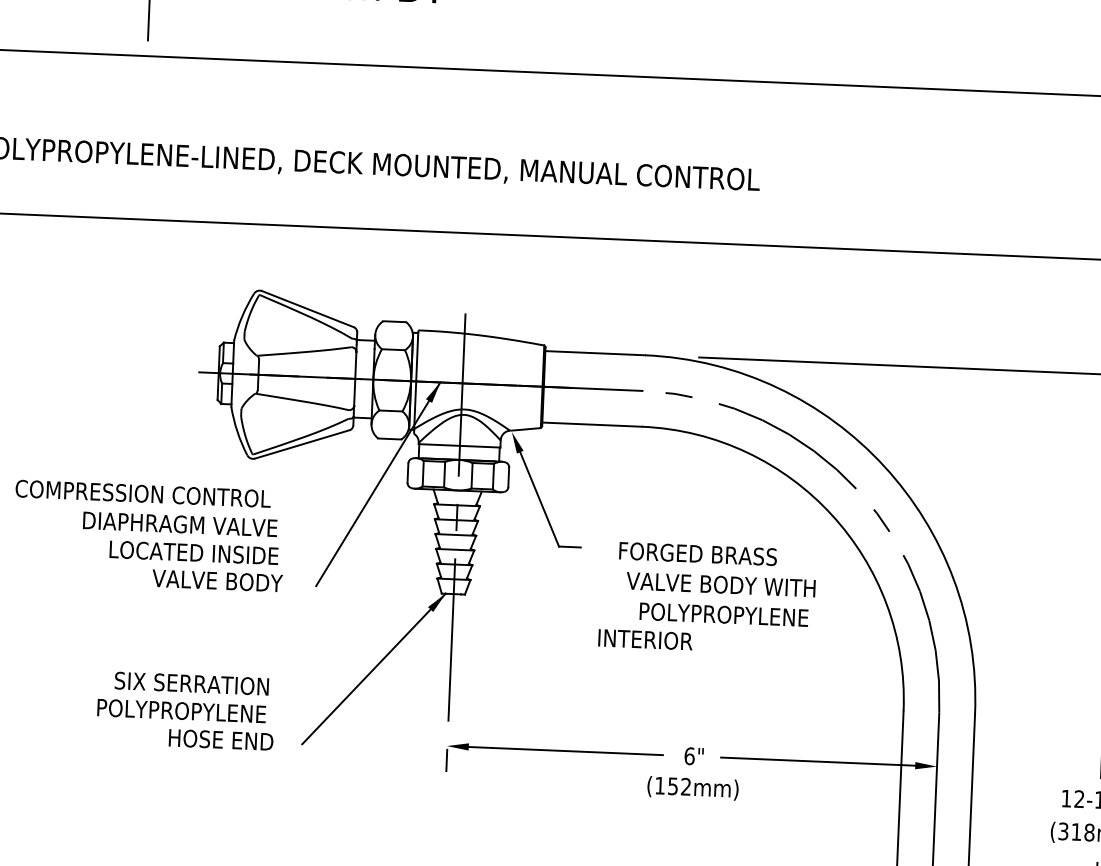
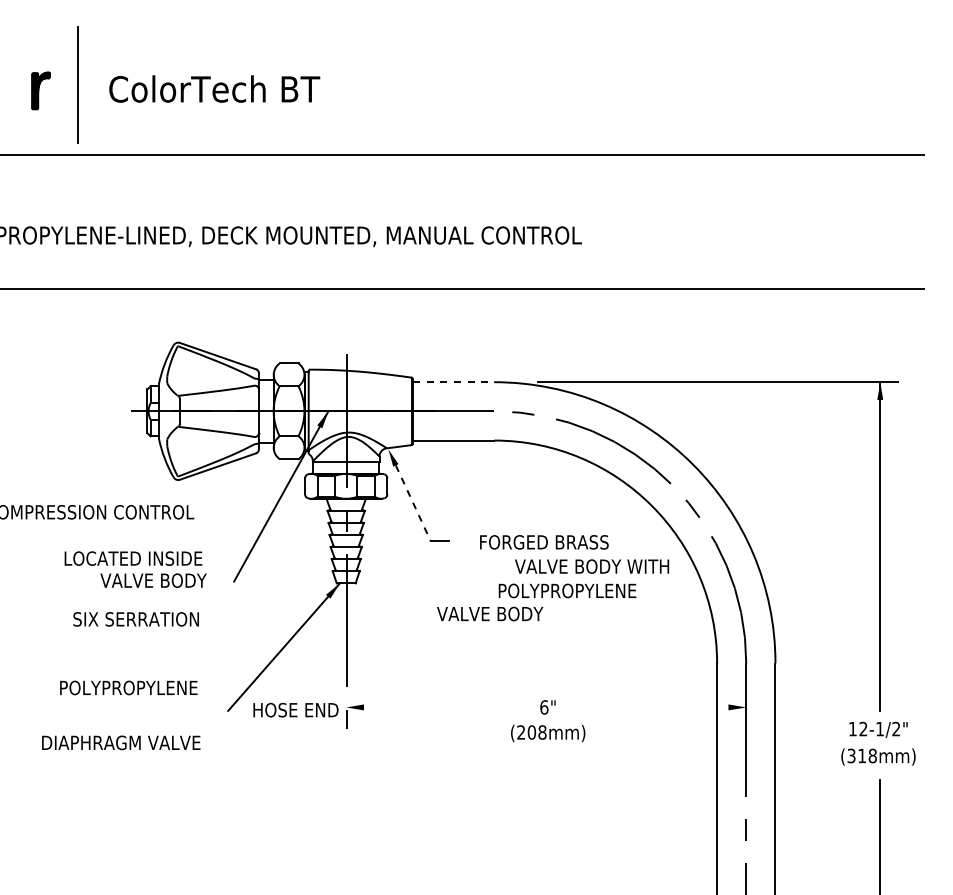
line: (595, 353) -> (453, 382), solid -> dashed
line: (539, 499) -> (413, 503), solid -> dashed
text: (180, 523) -> (121, 742), moved
text: (721, 584) -> (592, 566), moved
text: (628, 638) -> (490, 613), INTERIOR -> VALVE BODY
text: (191, 683) -> (135, 619), moved
text: (220, 739) -> (295, 709), moved
line: (566, 751) -> (443, 707), removed
line: (817, 761) -> (648, 707), removed
text: (672, 786) -> (531, 732), (152mm) -> (208mm)

